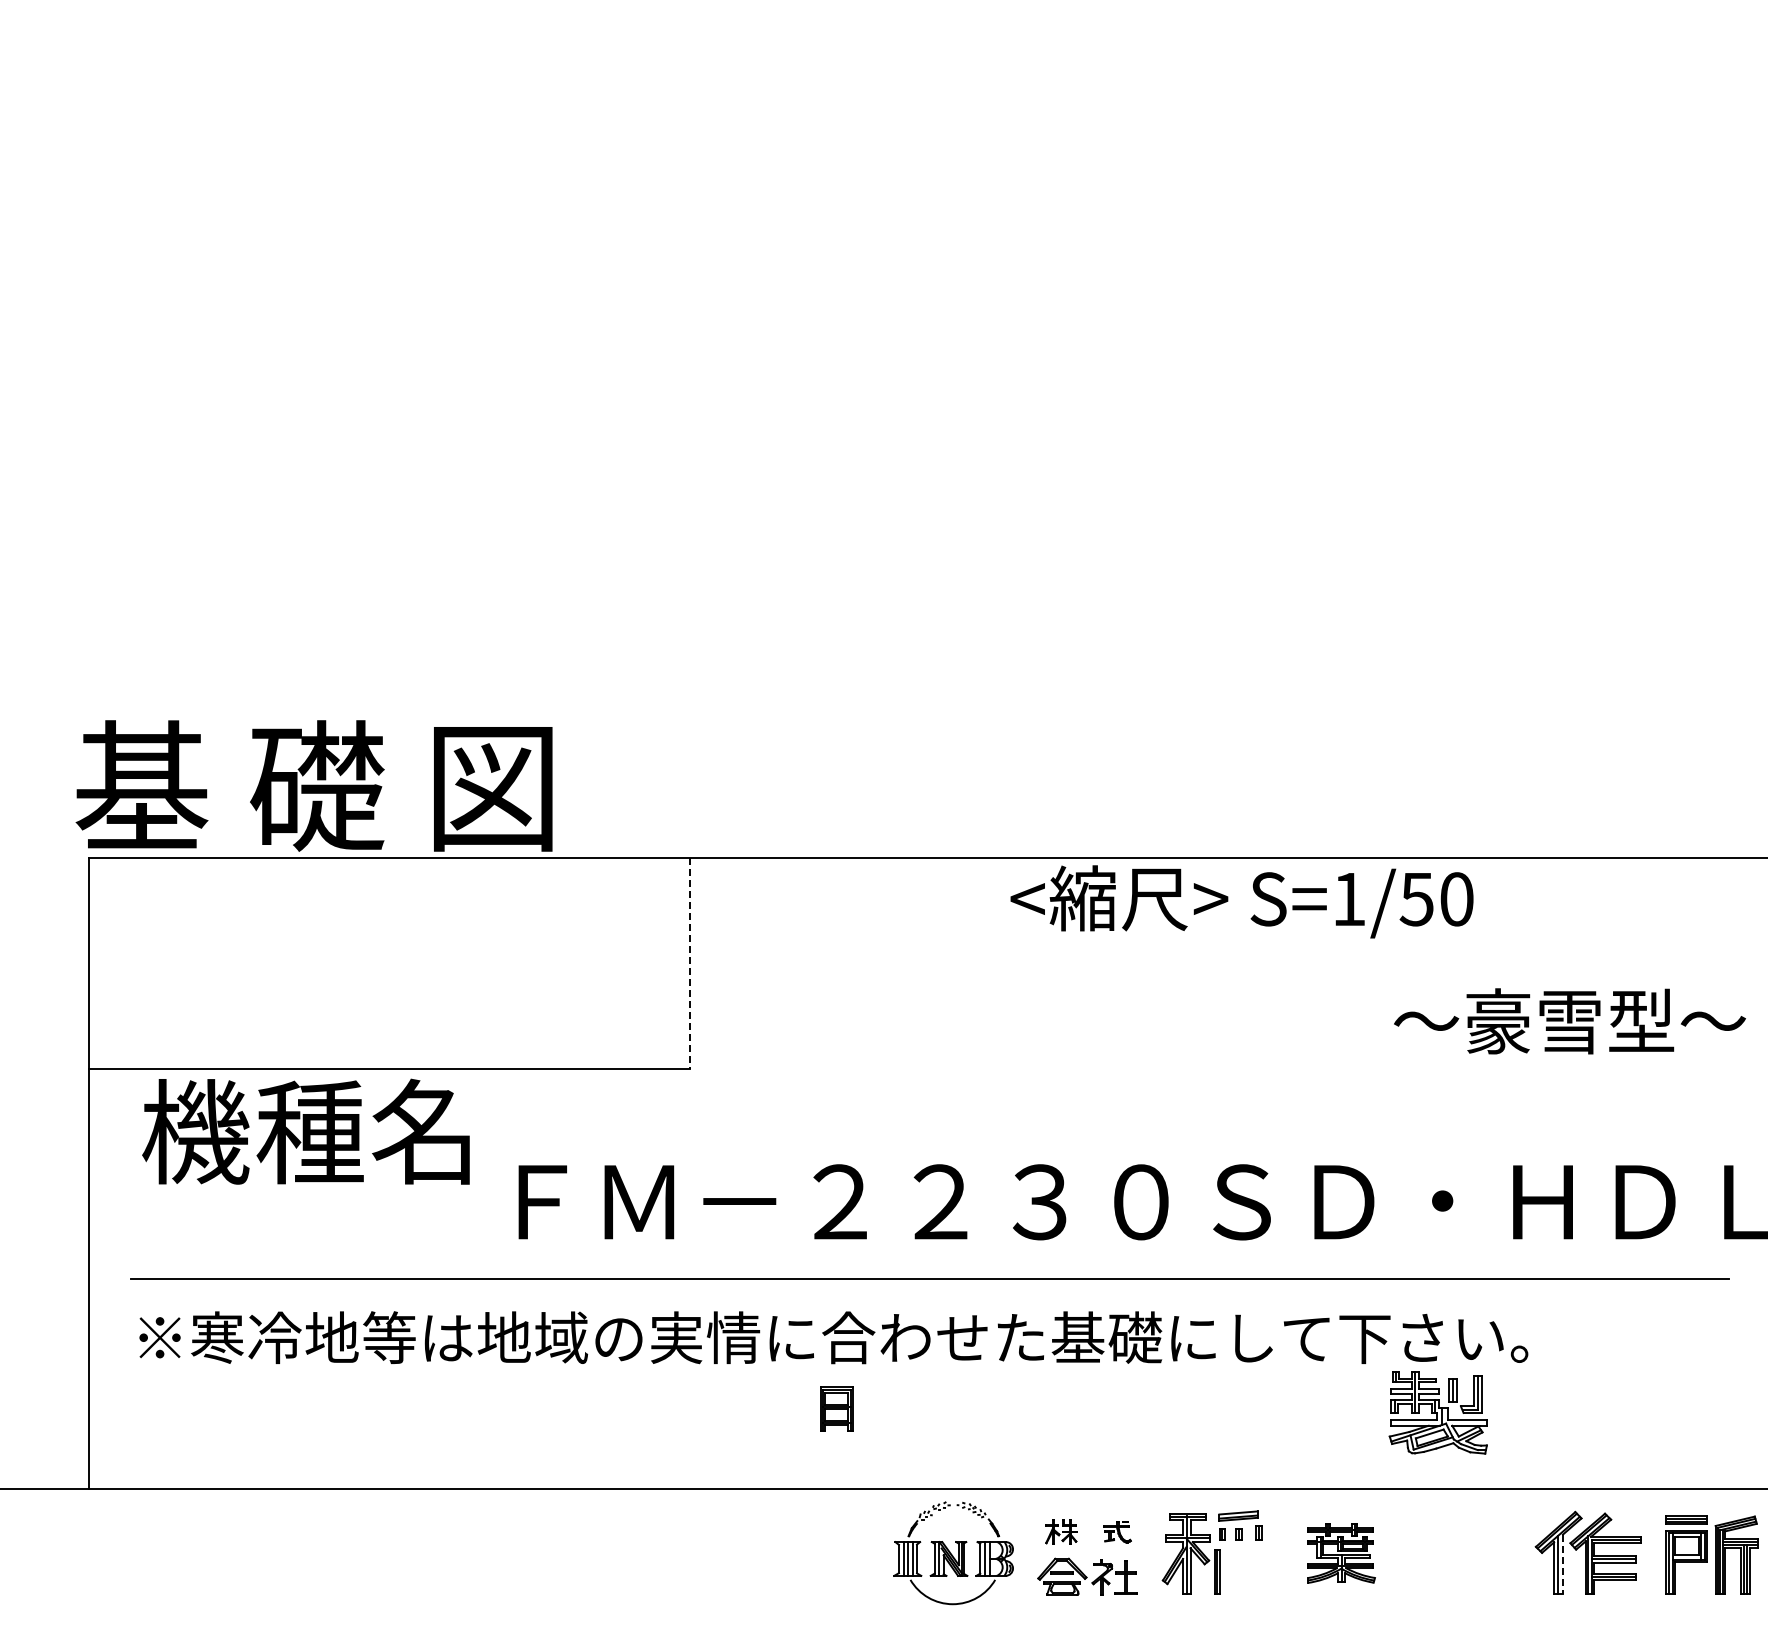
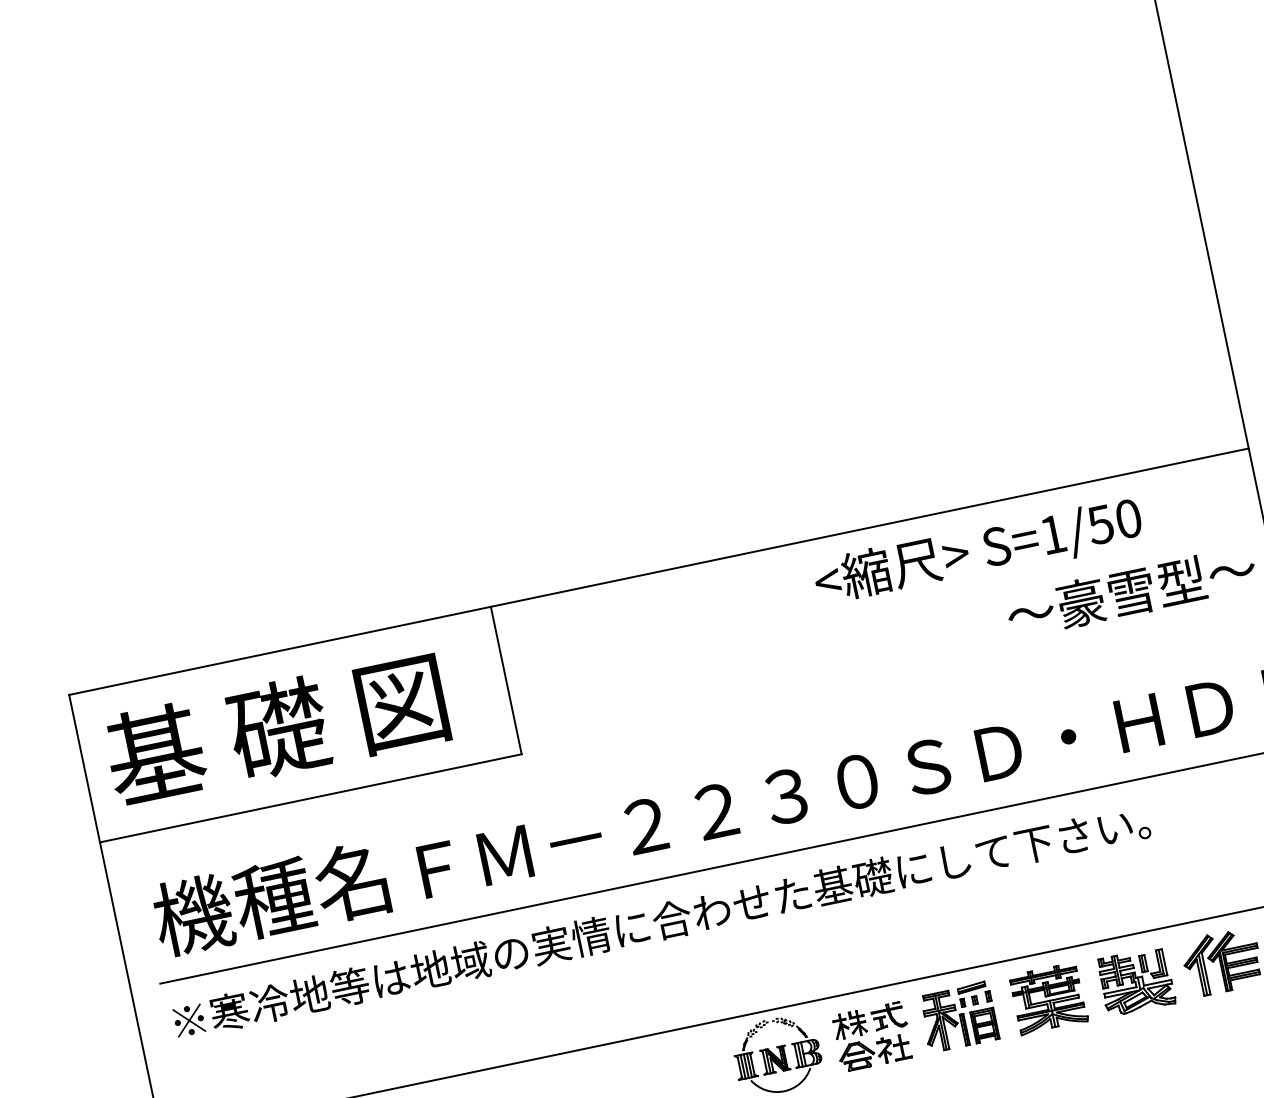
text: (313, 785) -> (275, 728), moved
text: (1241, 901) -> (977, 551), moved
line: (690, 964) -> (506, 681), dashed -> solid
text: (305, 1131) -> (270, 898), moved
part: (836, 1408) -> (984, 1025), moved
part: (1437, 1412) -> (1135, 981), moved
part: (1060, 1531) -> (849, 1024), size x1.43
part: (1117, 1532) -> (889, 1016), size x1.67
part: (1341, 1553) -> (1049, 998), size x1.43
line: (1562, 1564) -> (1205, 974), dashed -> solid

